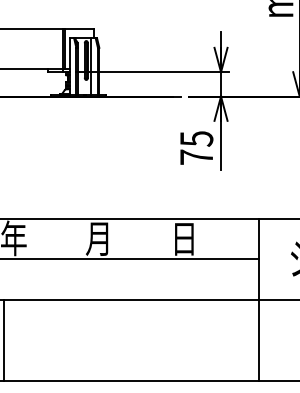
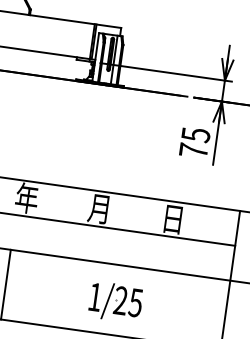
part: (131, 342) -> (115, 301), added

